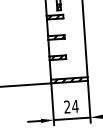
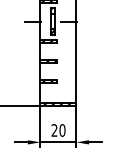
text: (75, 106) -> (62, 130), 24 -> 20

